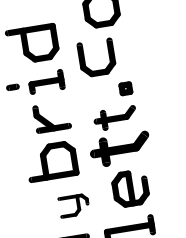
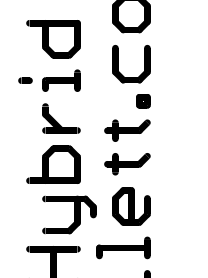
part: (85, 60) -> (118, 64), moved
part: (120, 150) -> (127, 164), size x0.71
part: (74, 205) -> (69, 214), size x1.67

